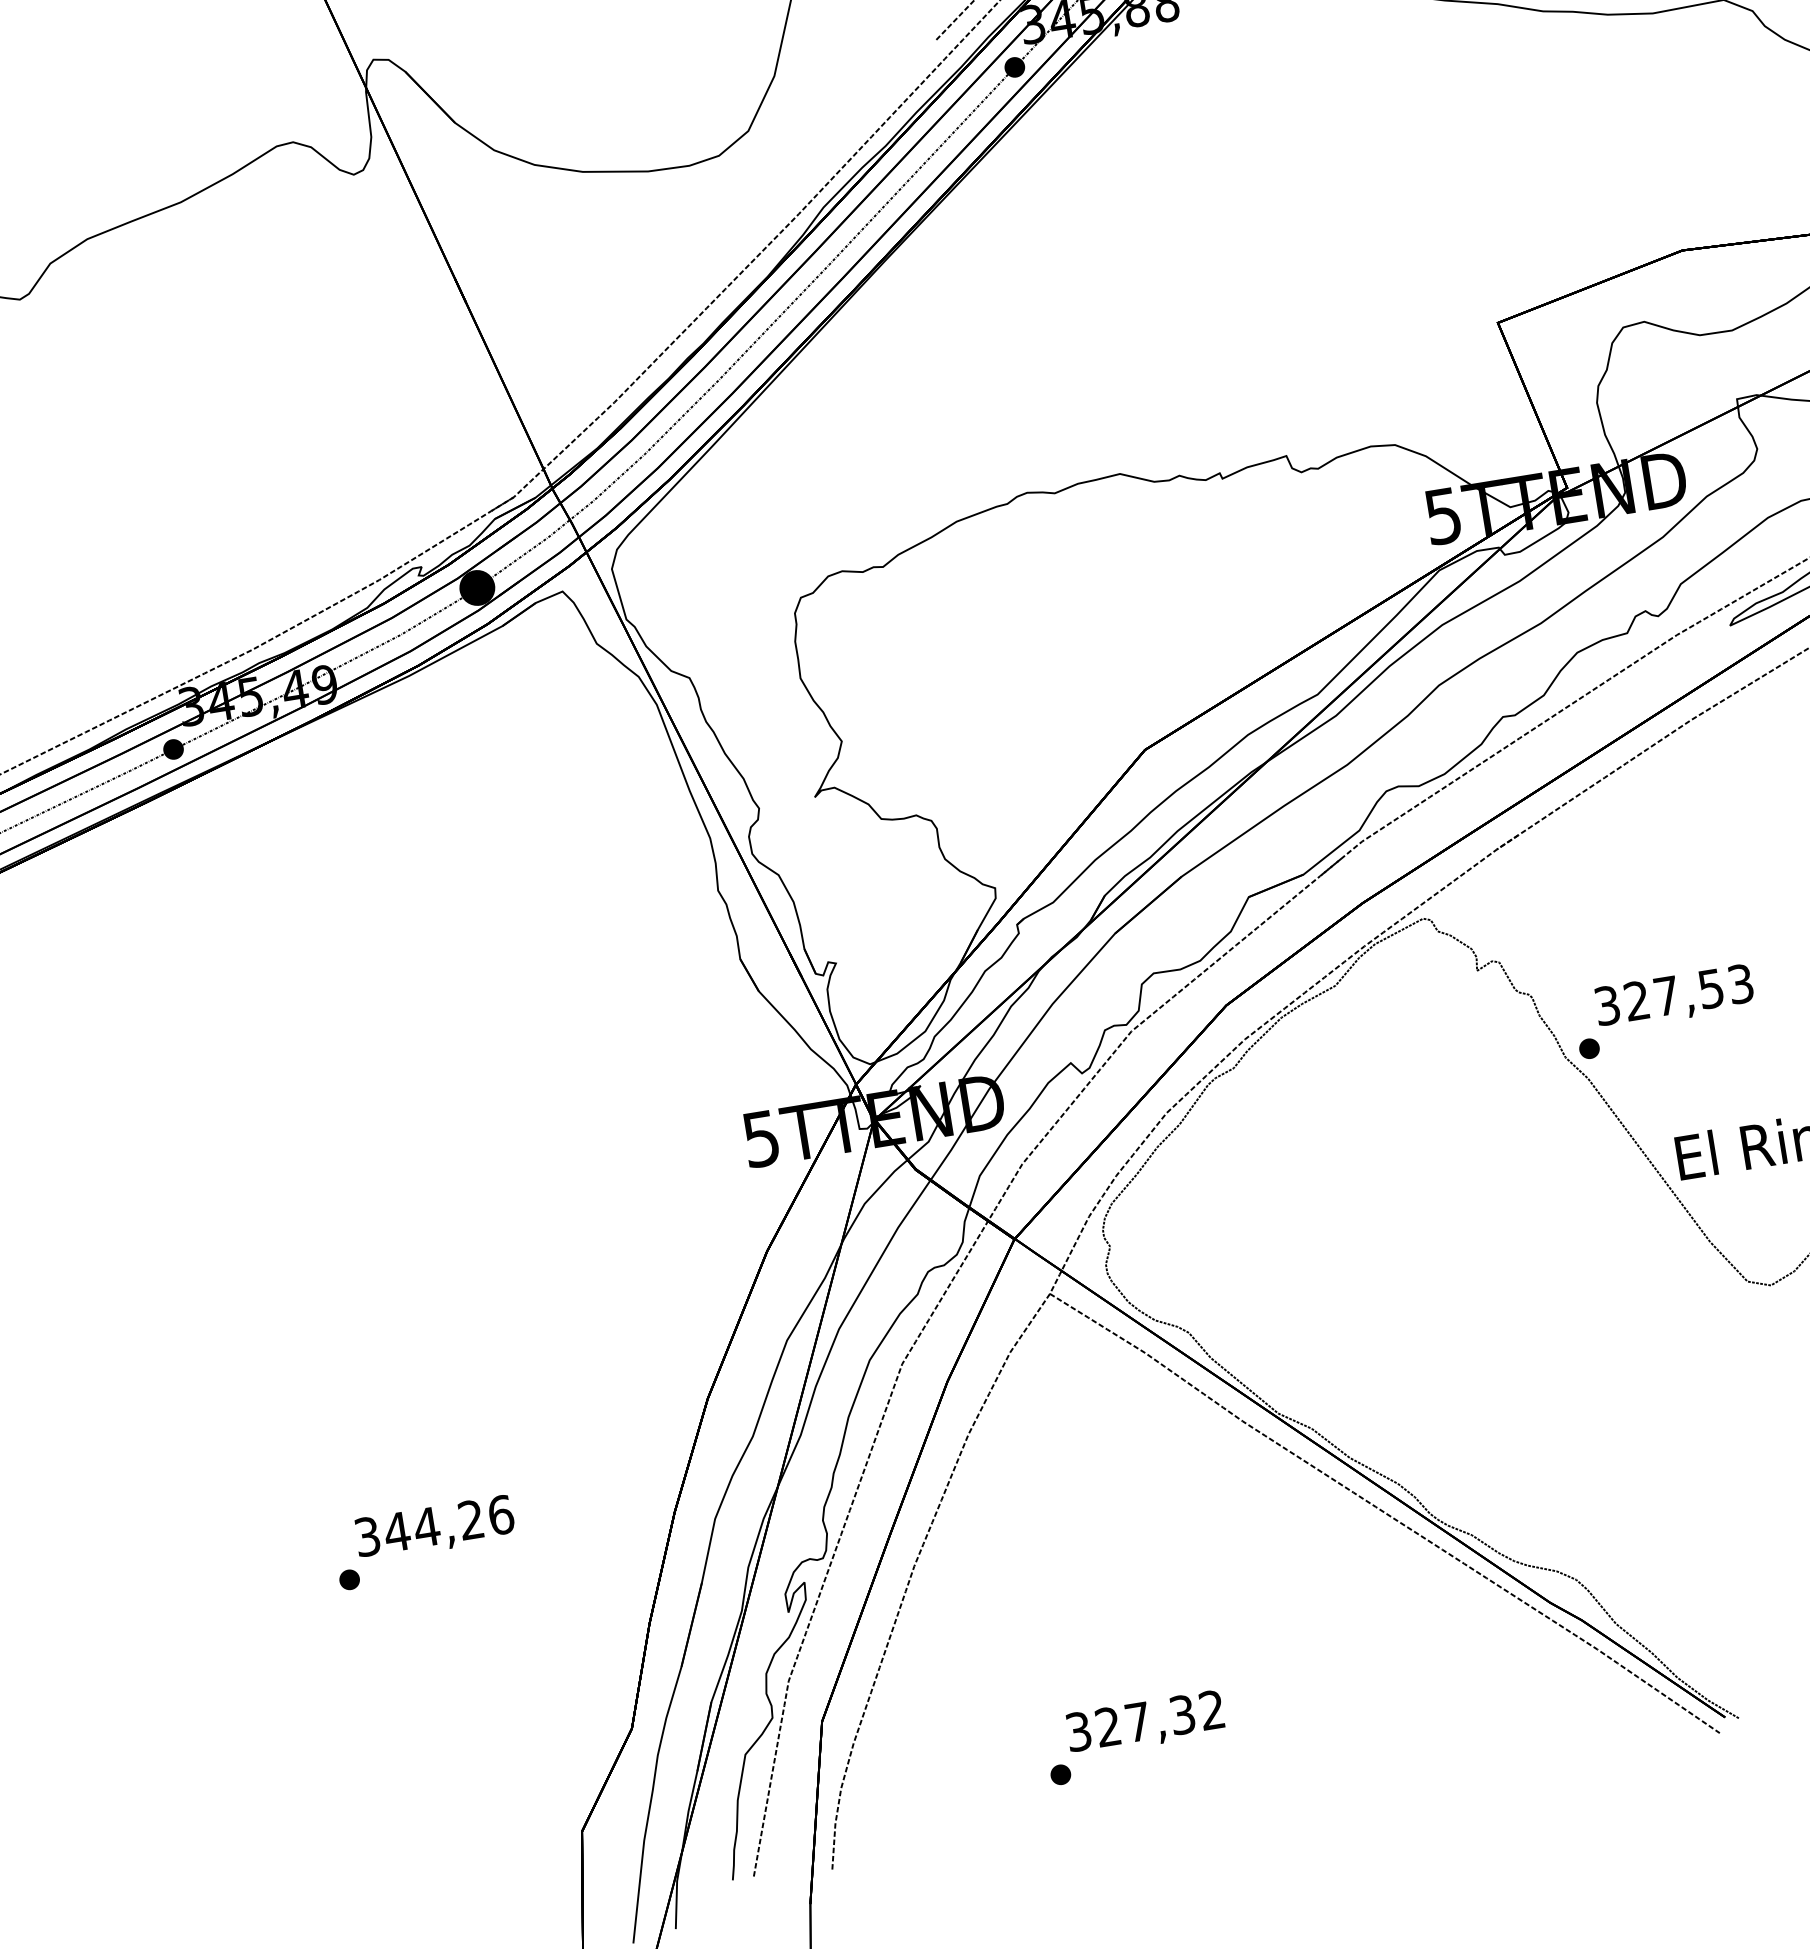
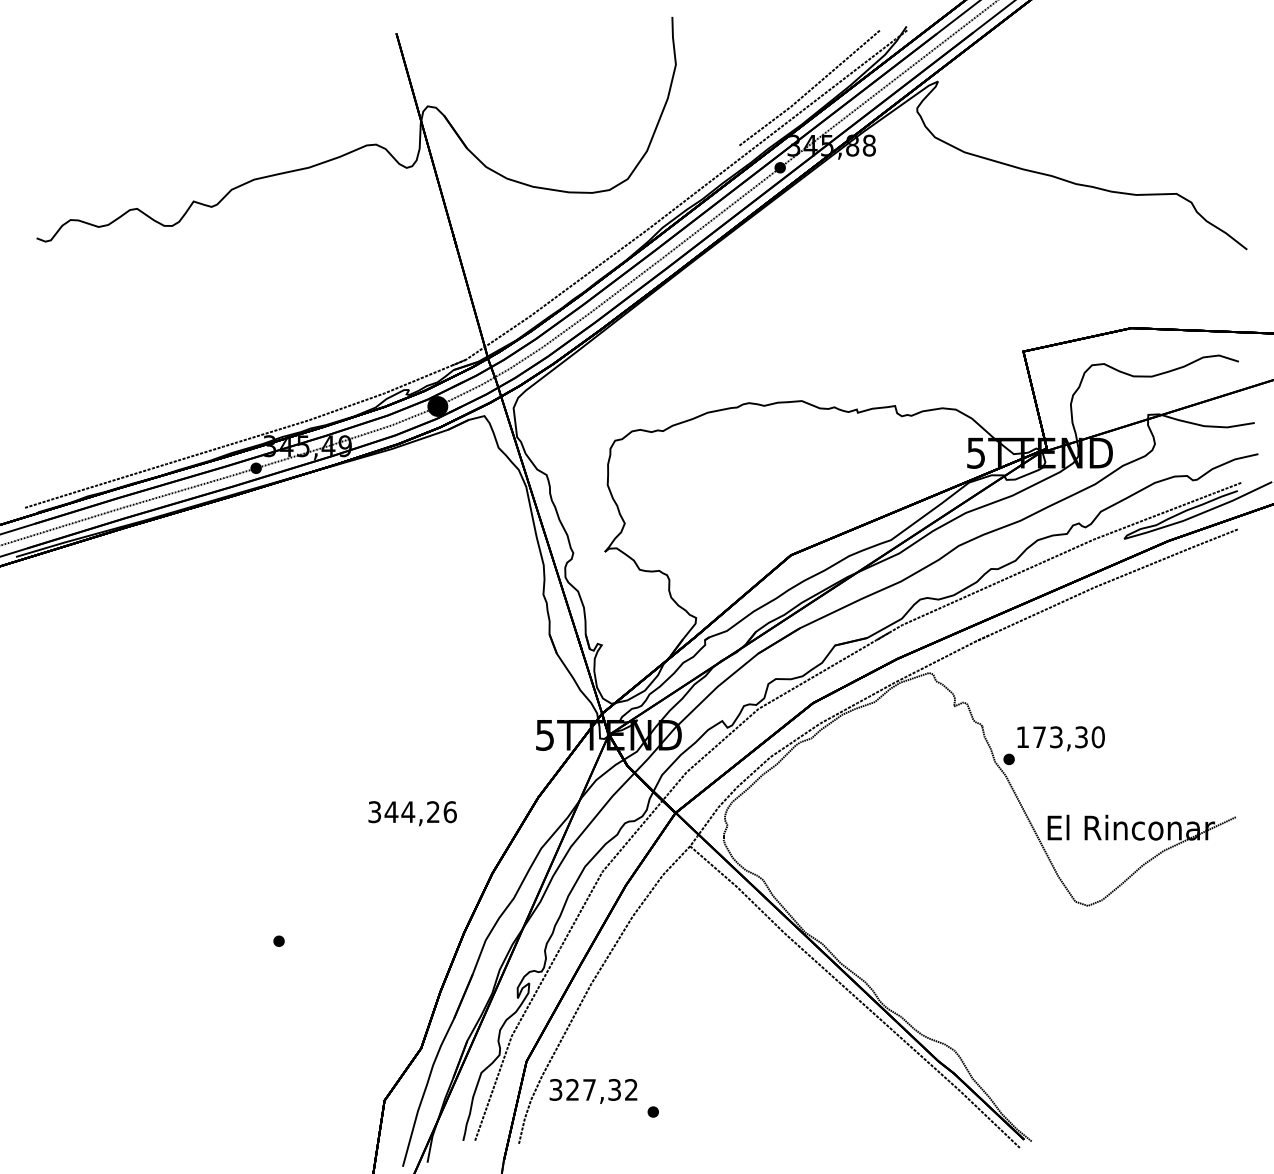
text: (1674, 995) -> (1060, 737), 327,53 -> 173,30
text: (434, 1528) -> (412, 813), moved
text: (1145, 1723) -> (593, 1091), moved

